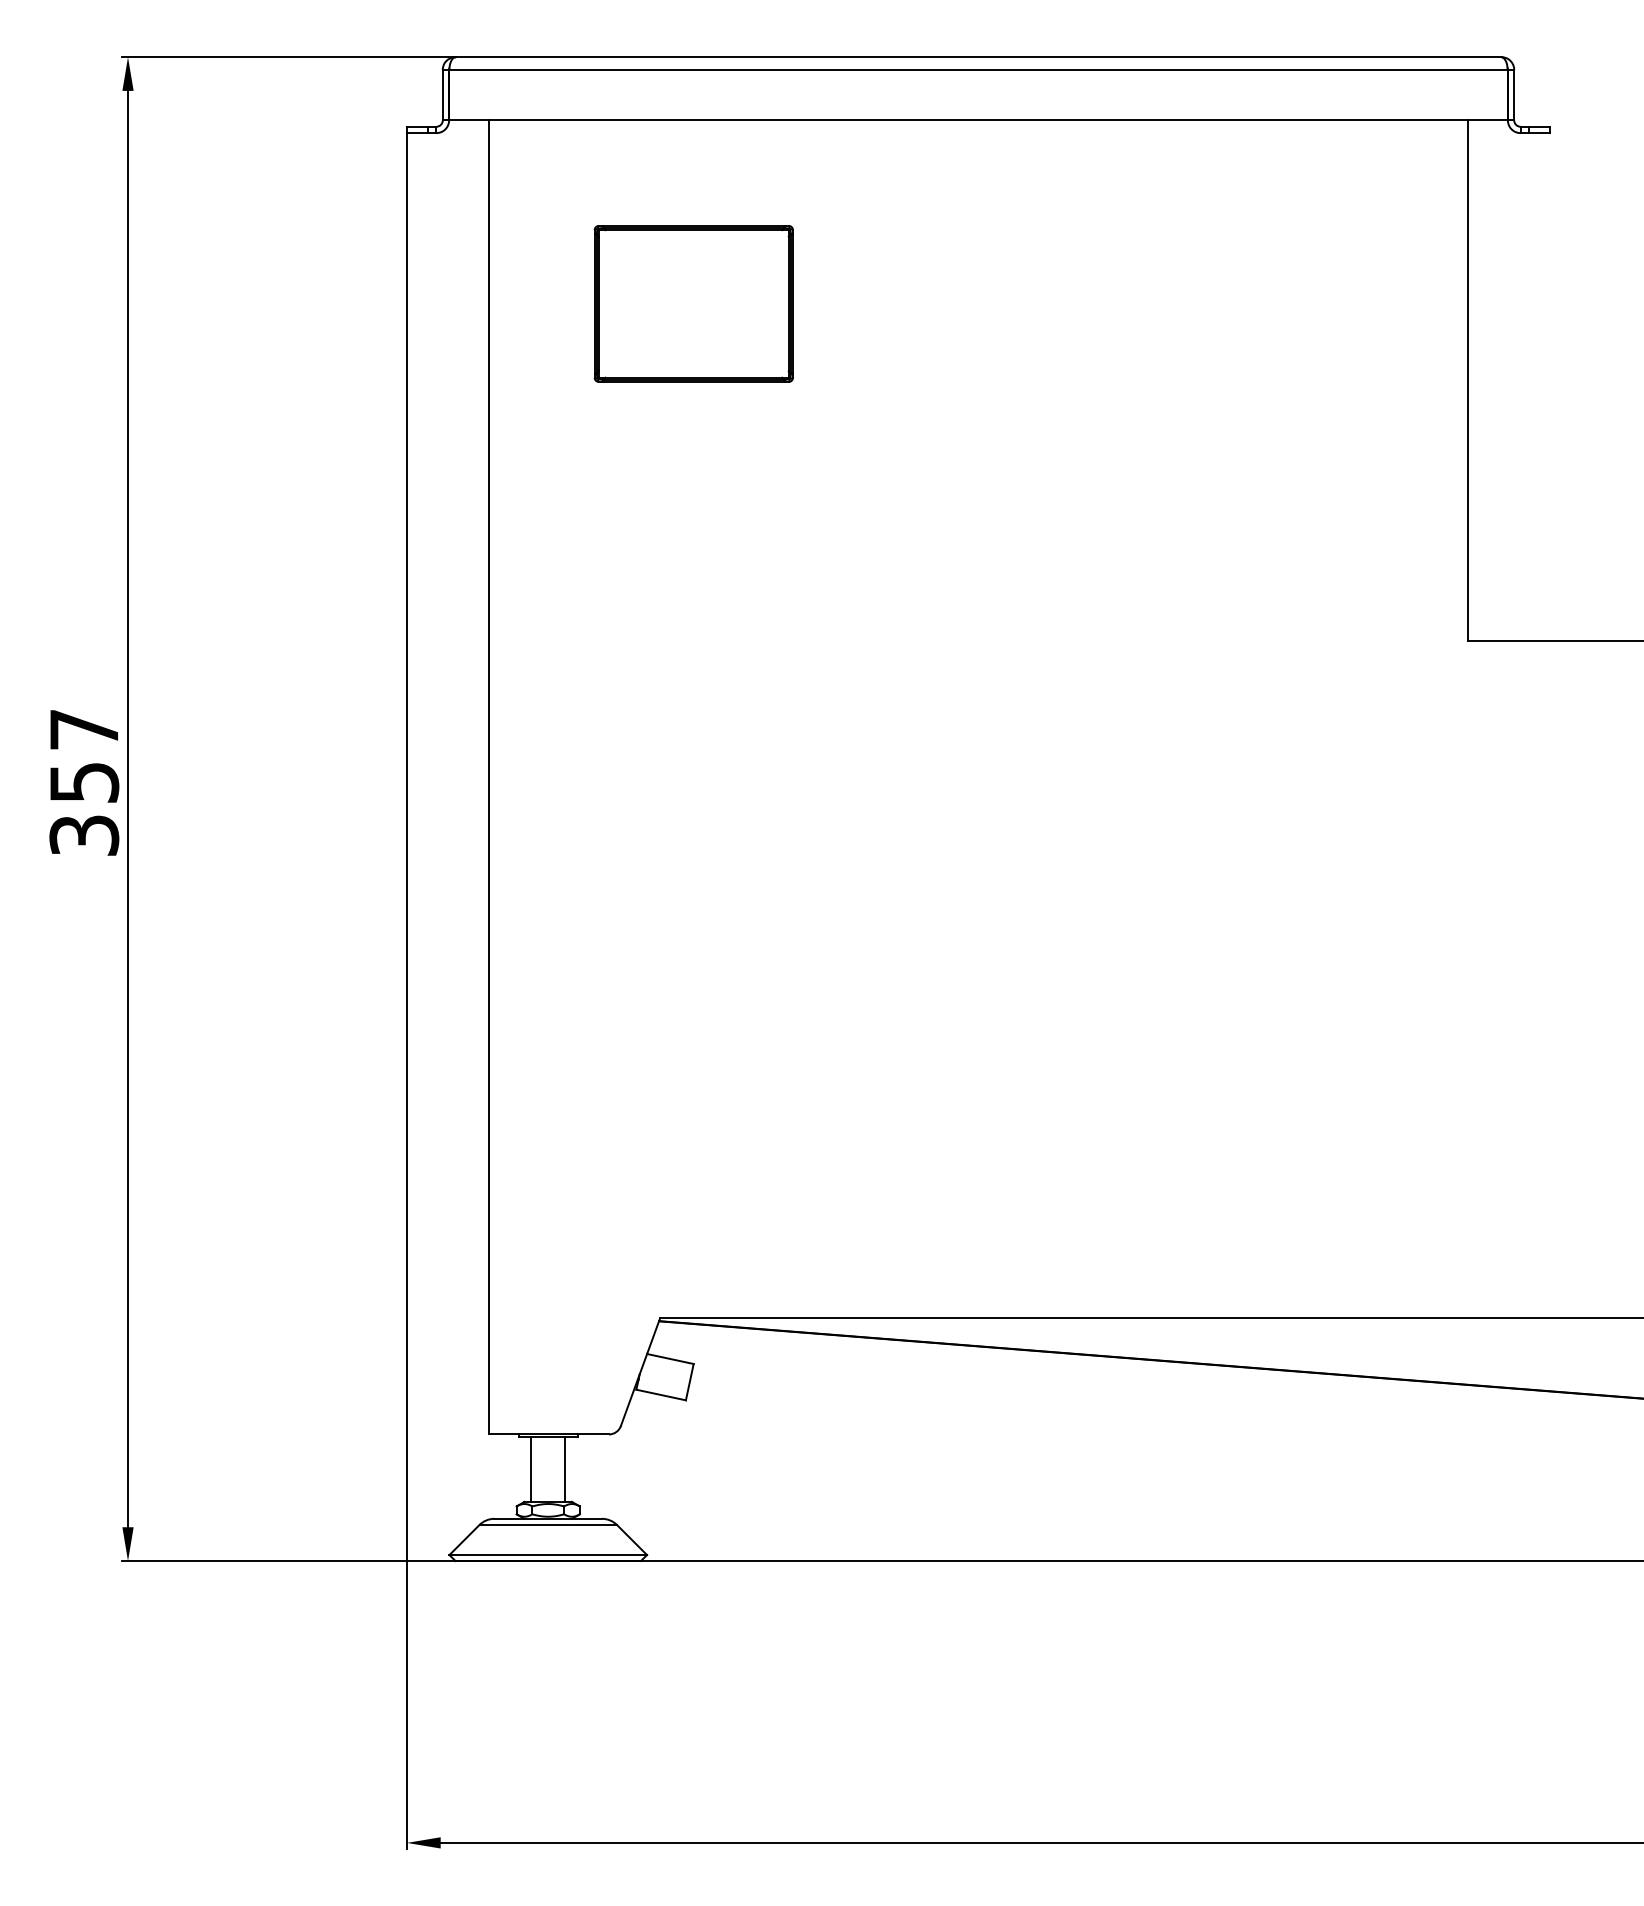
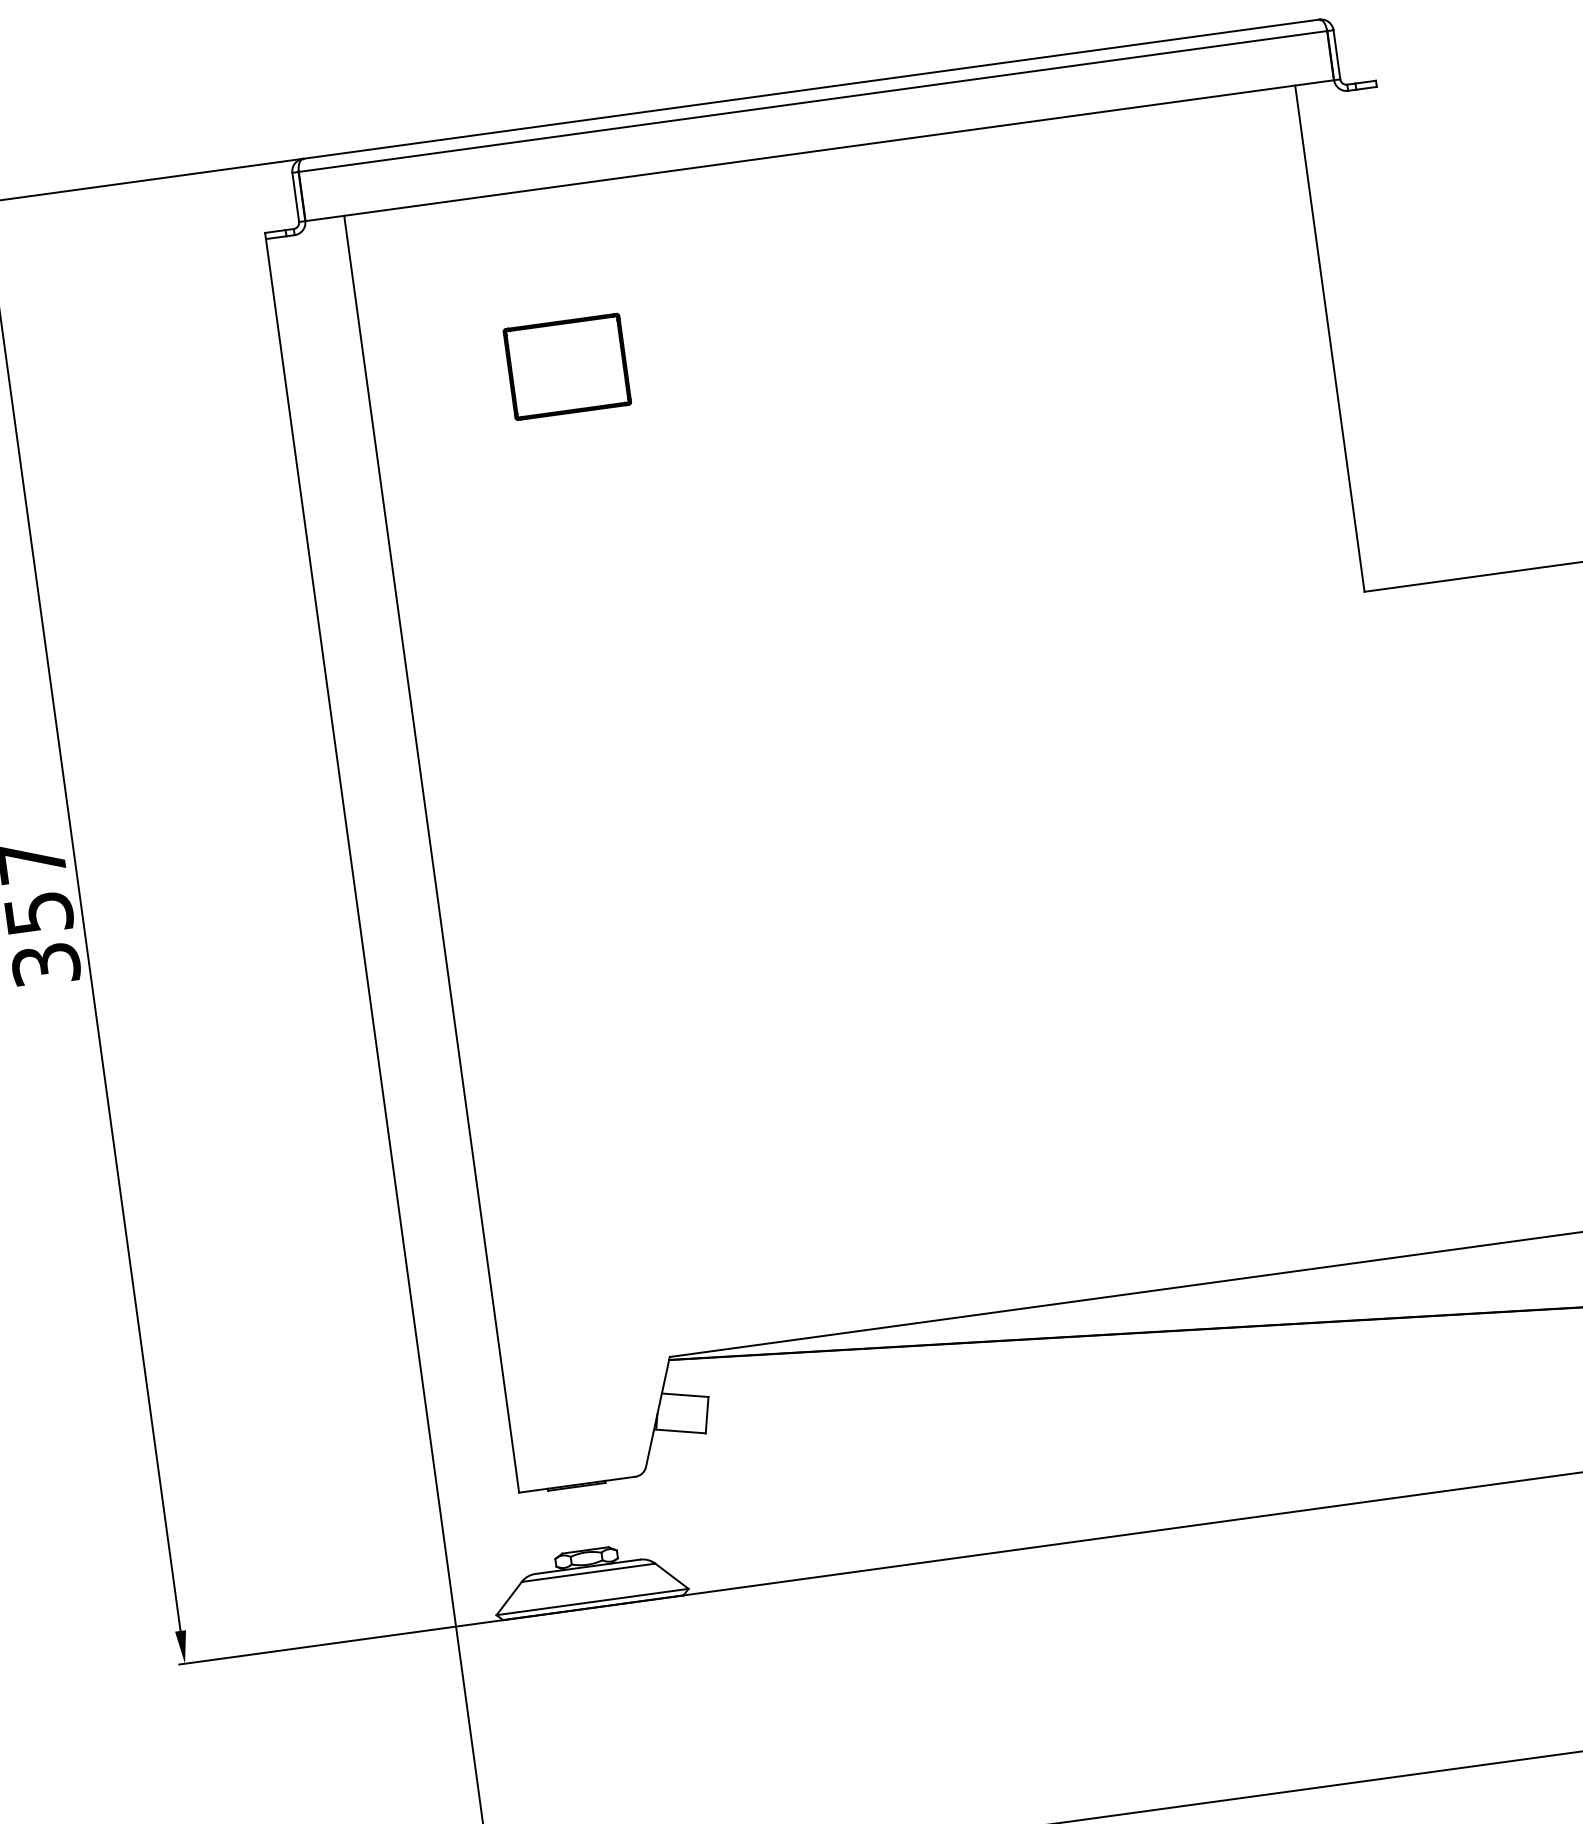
part: (693, 303) -> (567, 366), size x0.6
line: (531, 1468) -> (564, 1520), removed
line: (565, 1468) -> (597, 1515), removed

